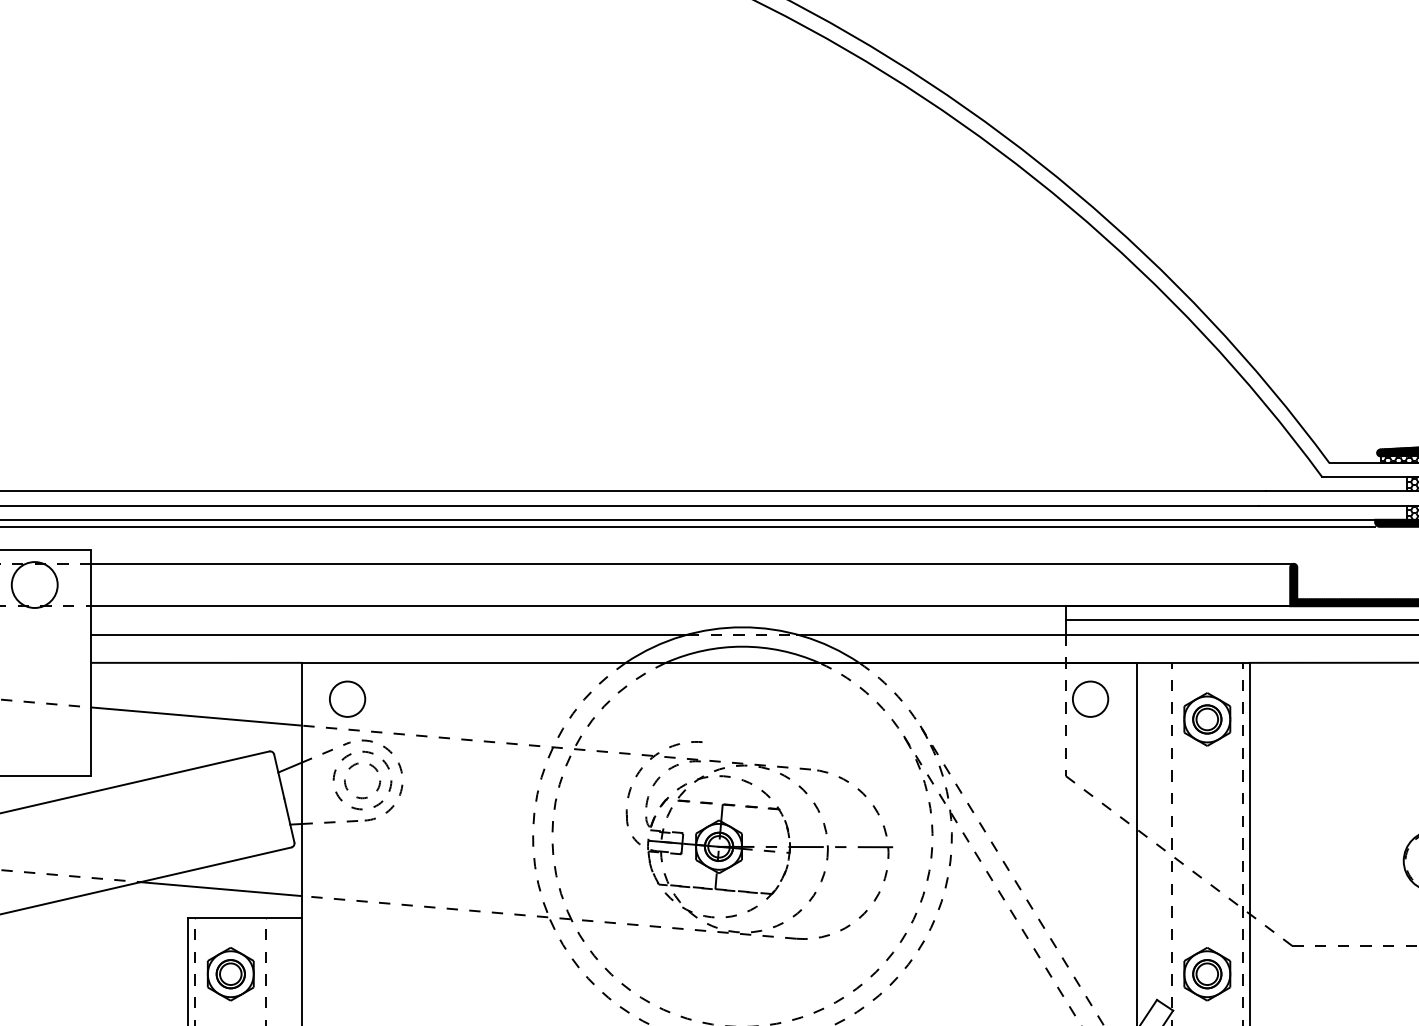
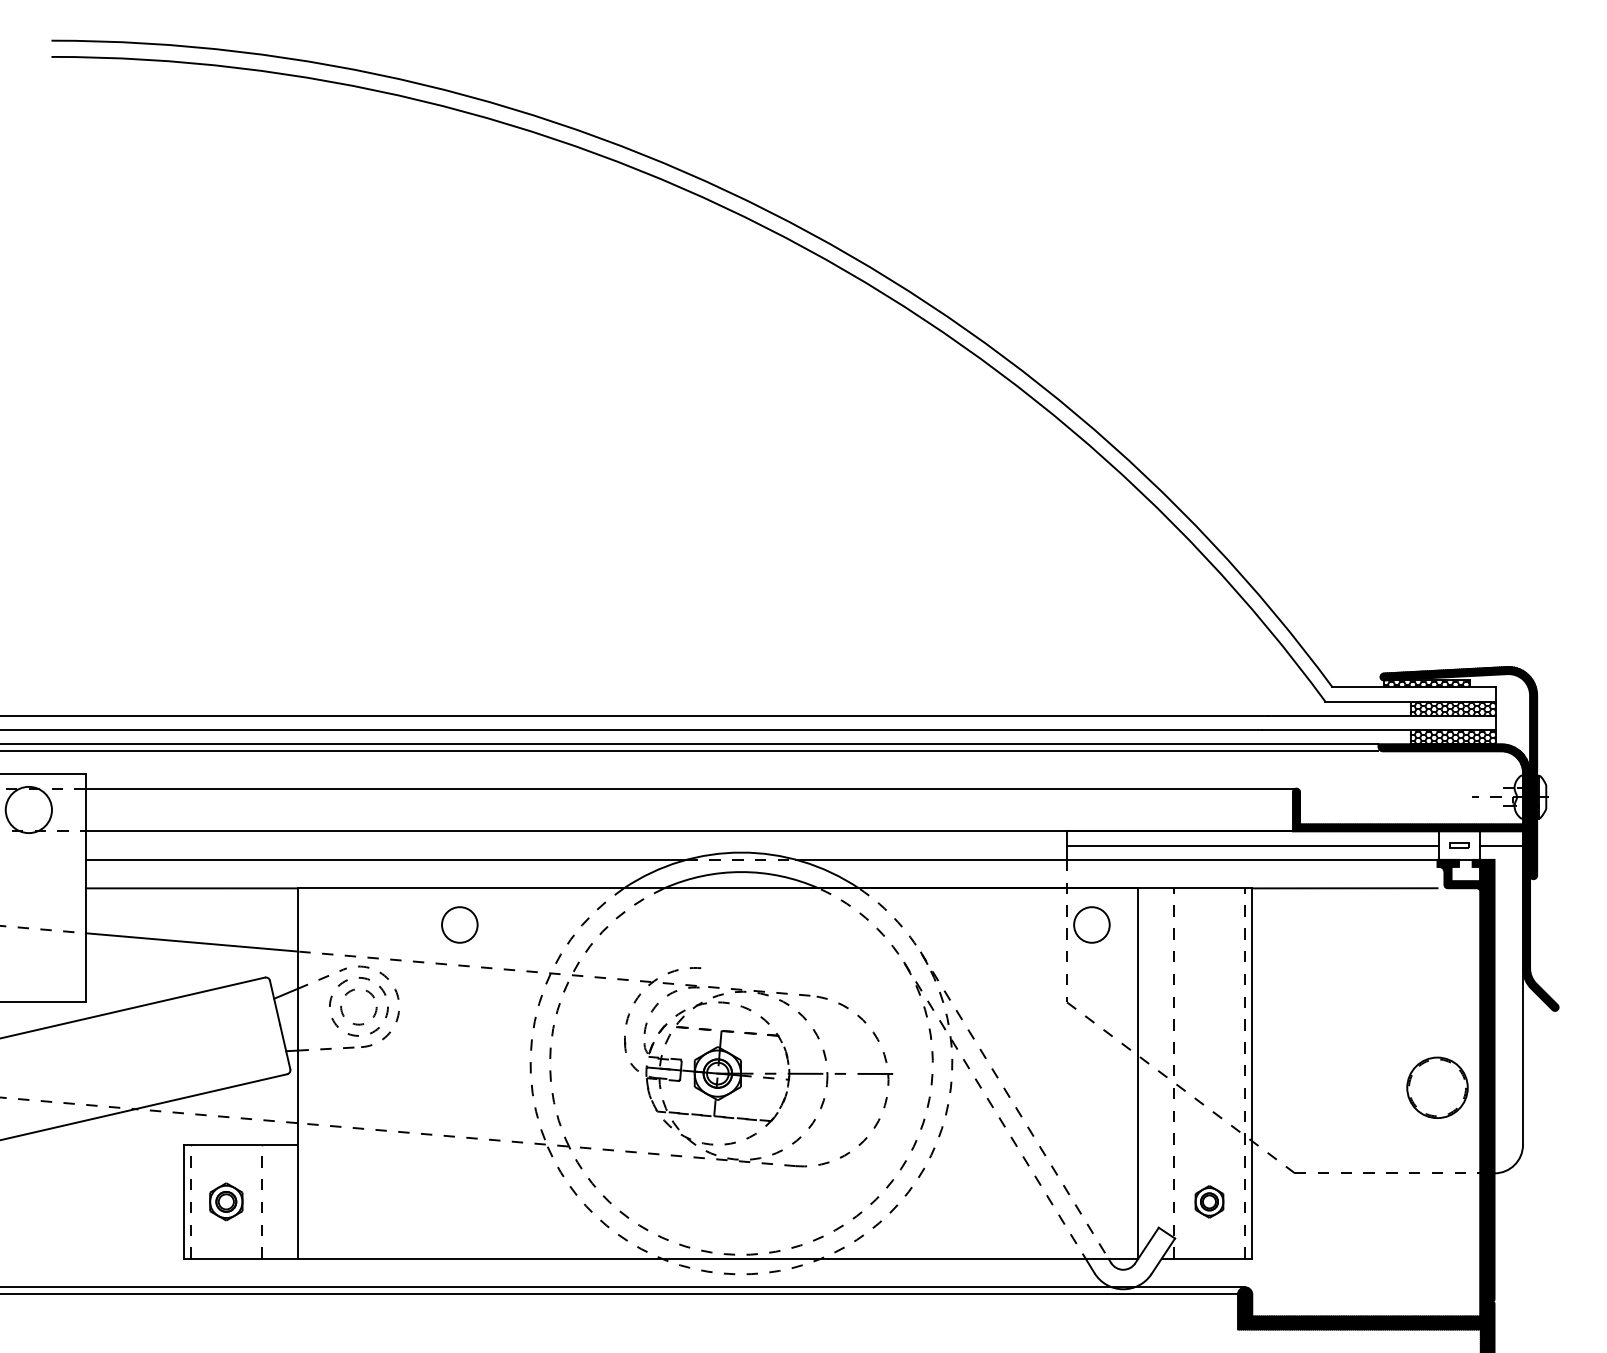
circle: (347, 698) -> (459, 924), moved
part: (1207, 719) -> (1209, 945), removed
line: (220, 889) -> (215, 1116), solid -> dashed
part: (231, 973) -> (226, 1201), size x0.7
part: (1207, 973) -> (1209, 1201), size x0.6

